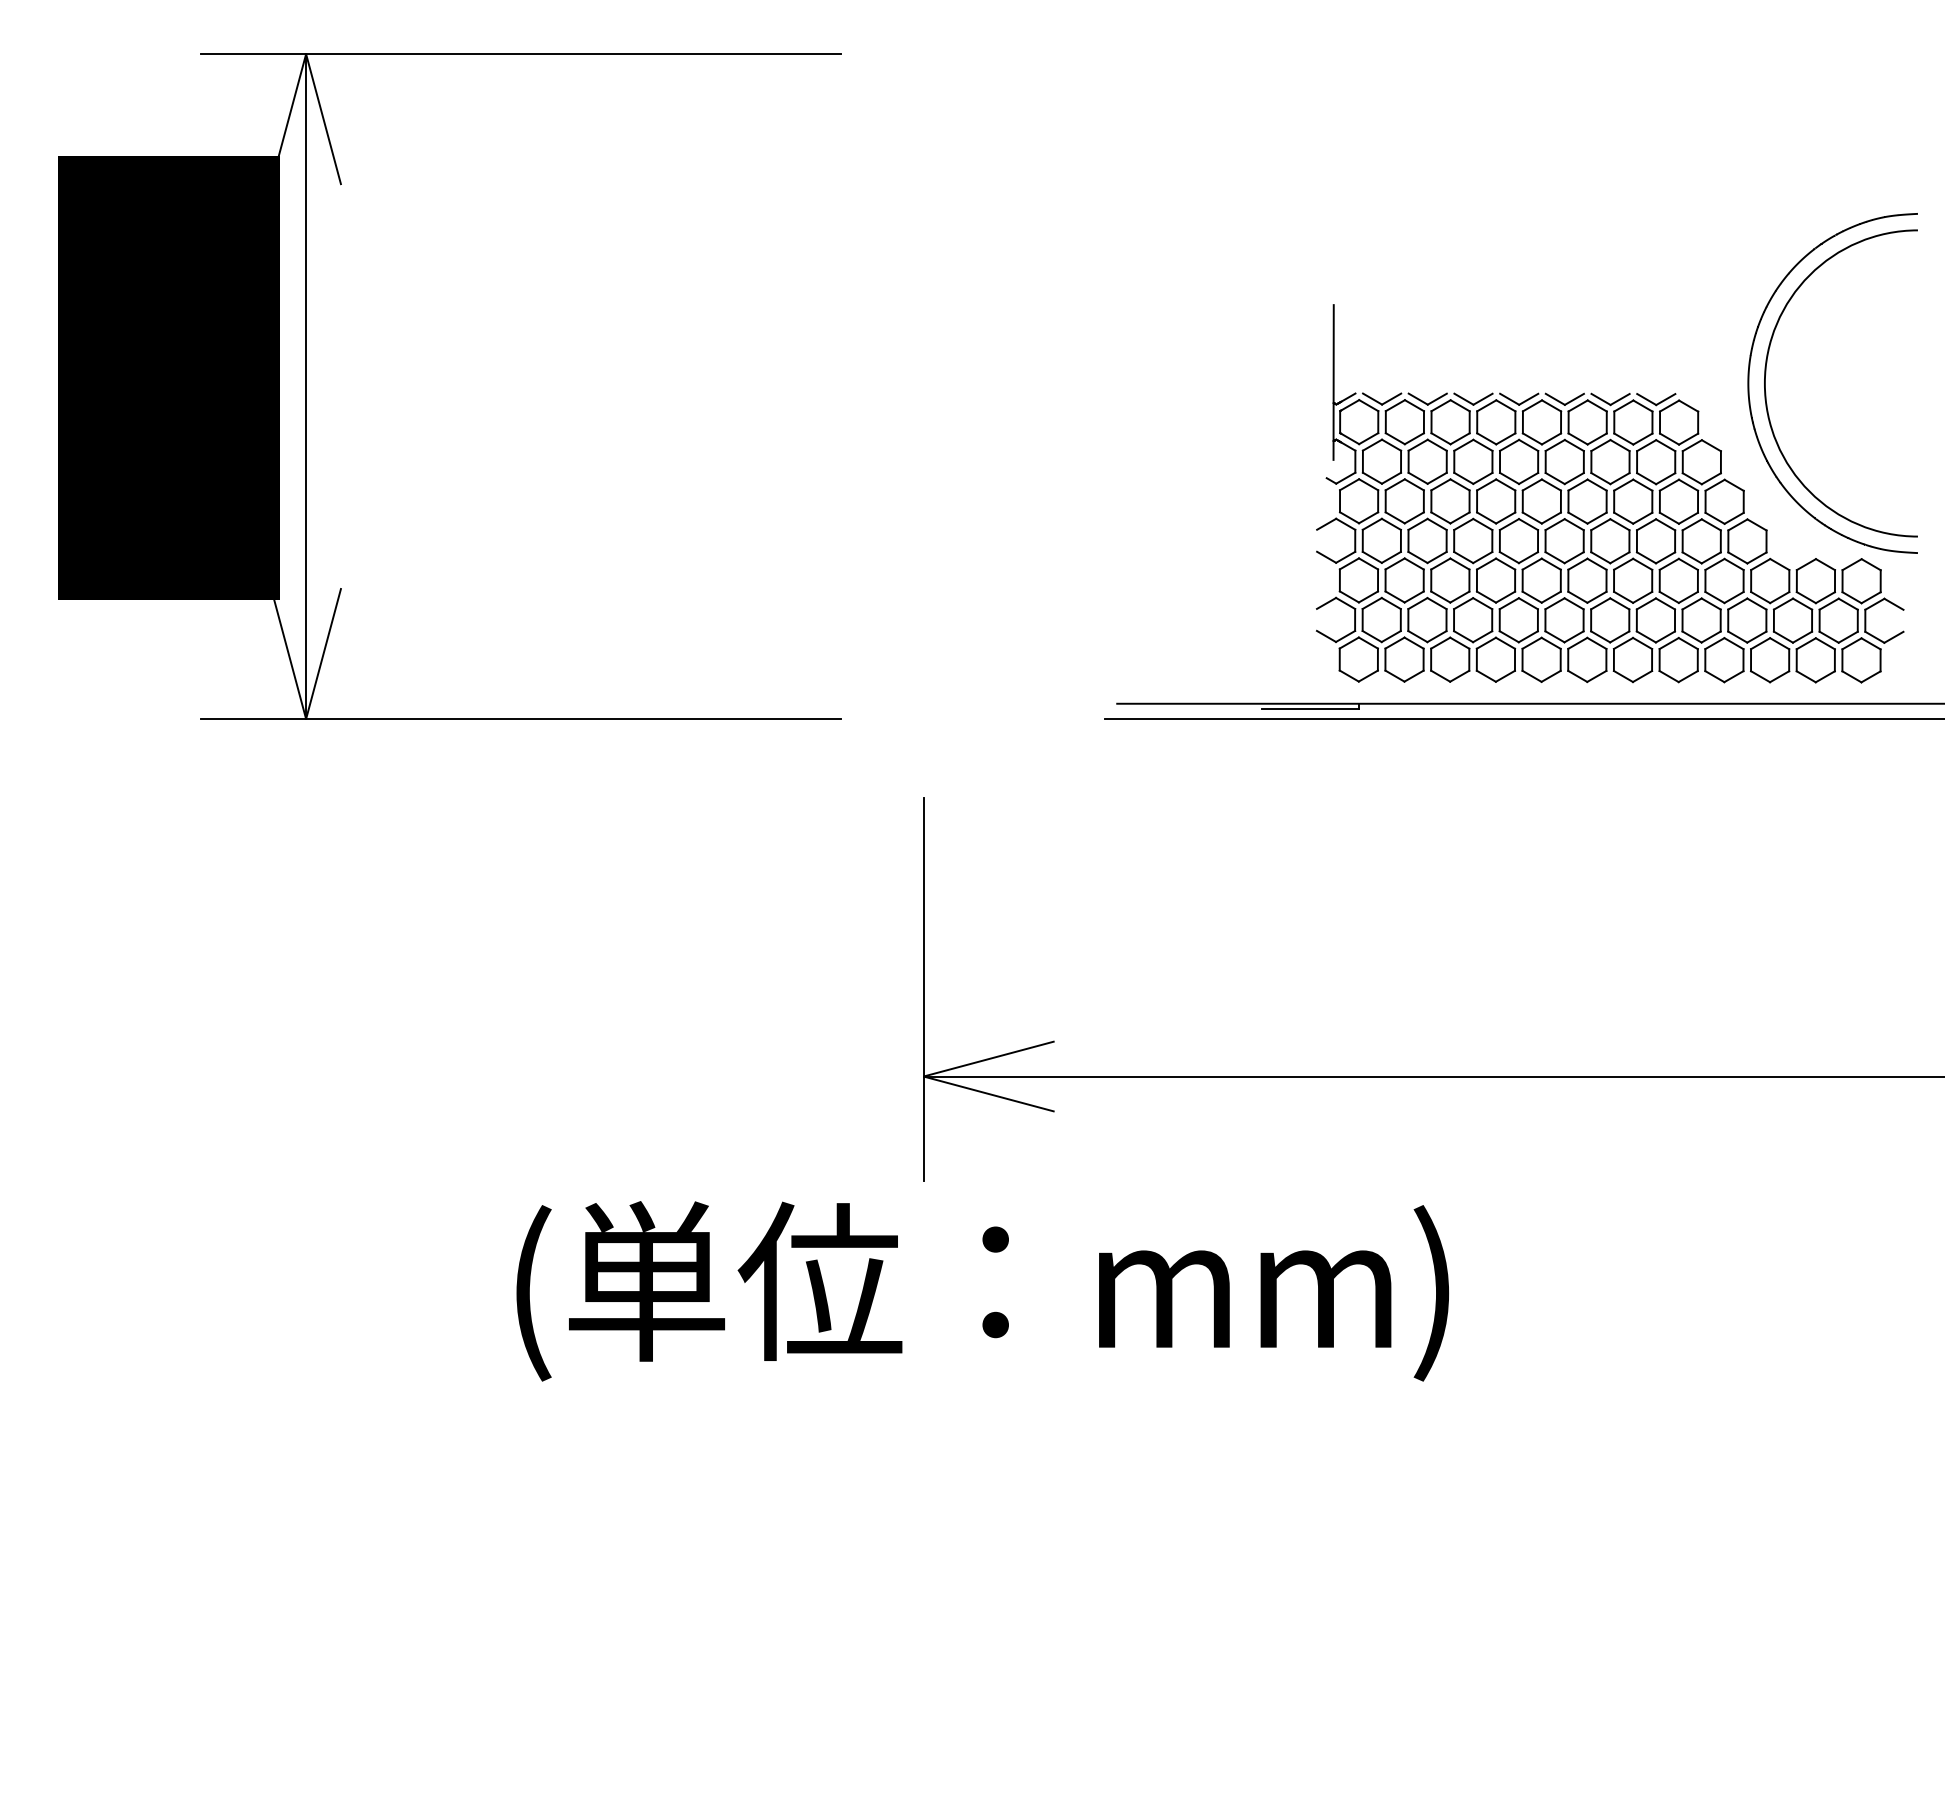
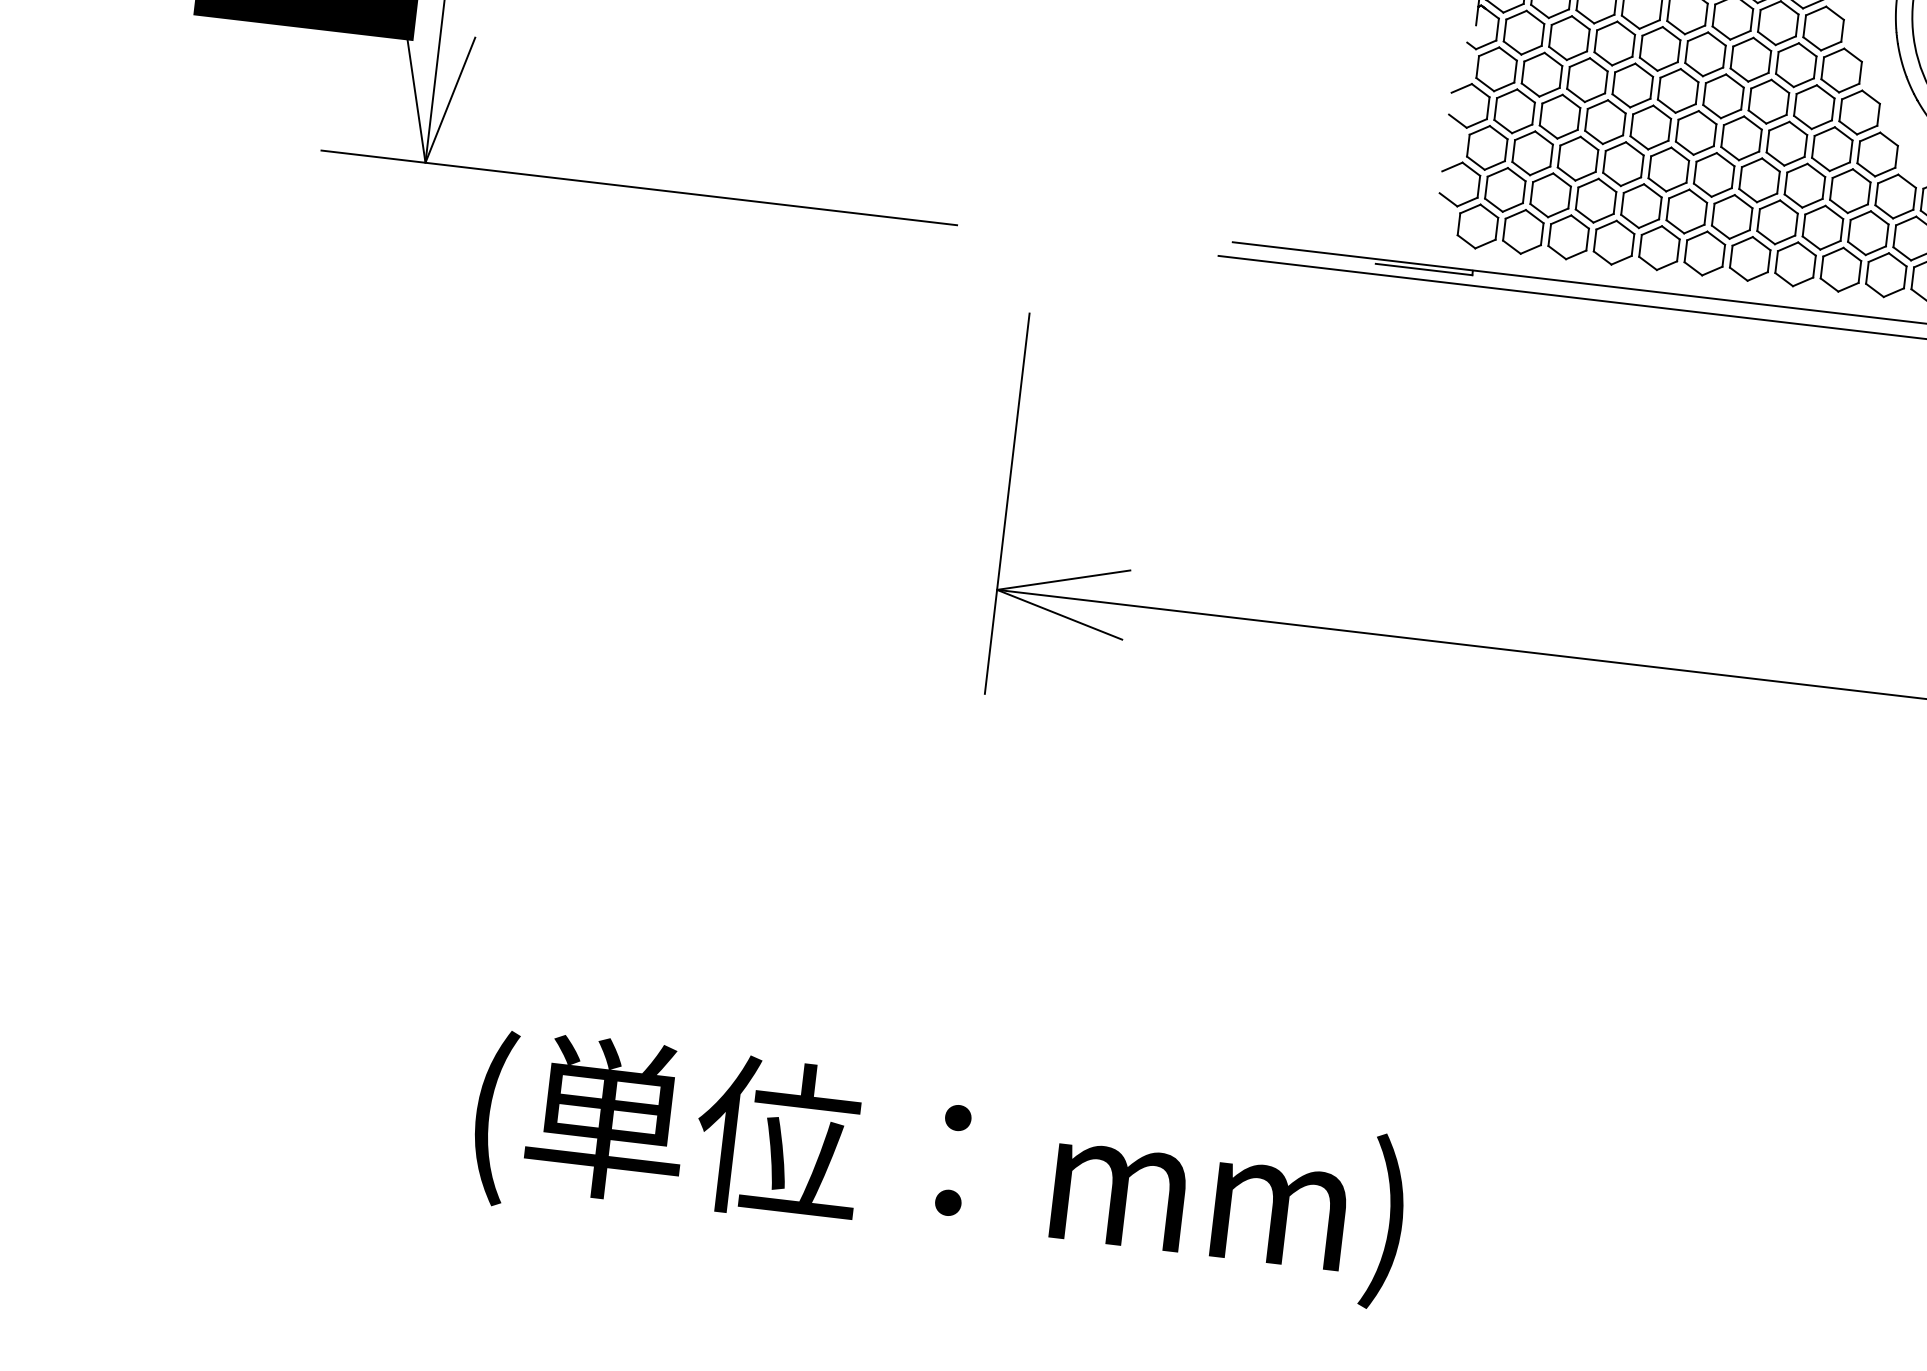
text: (982, 1291) -> (939, 1168), moved

